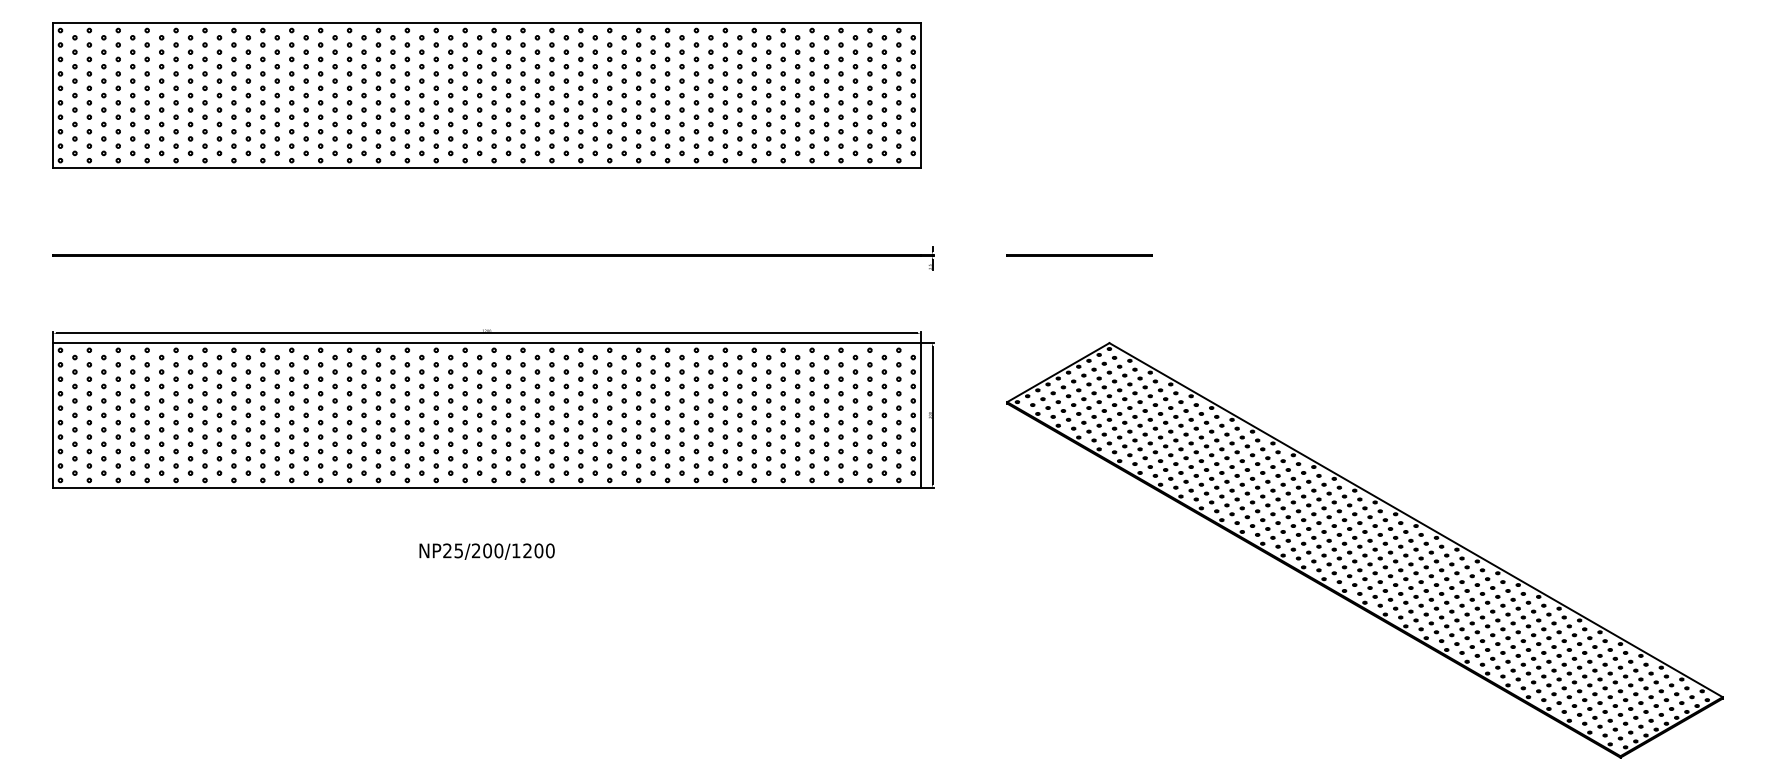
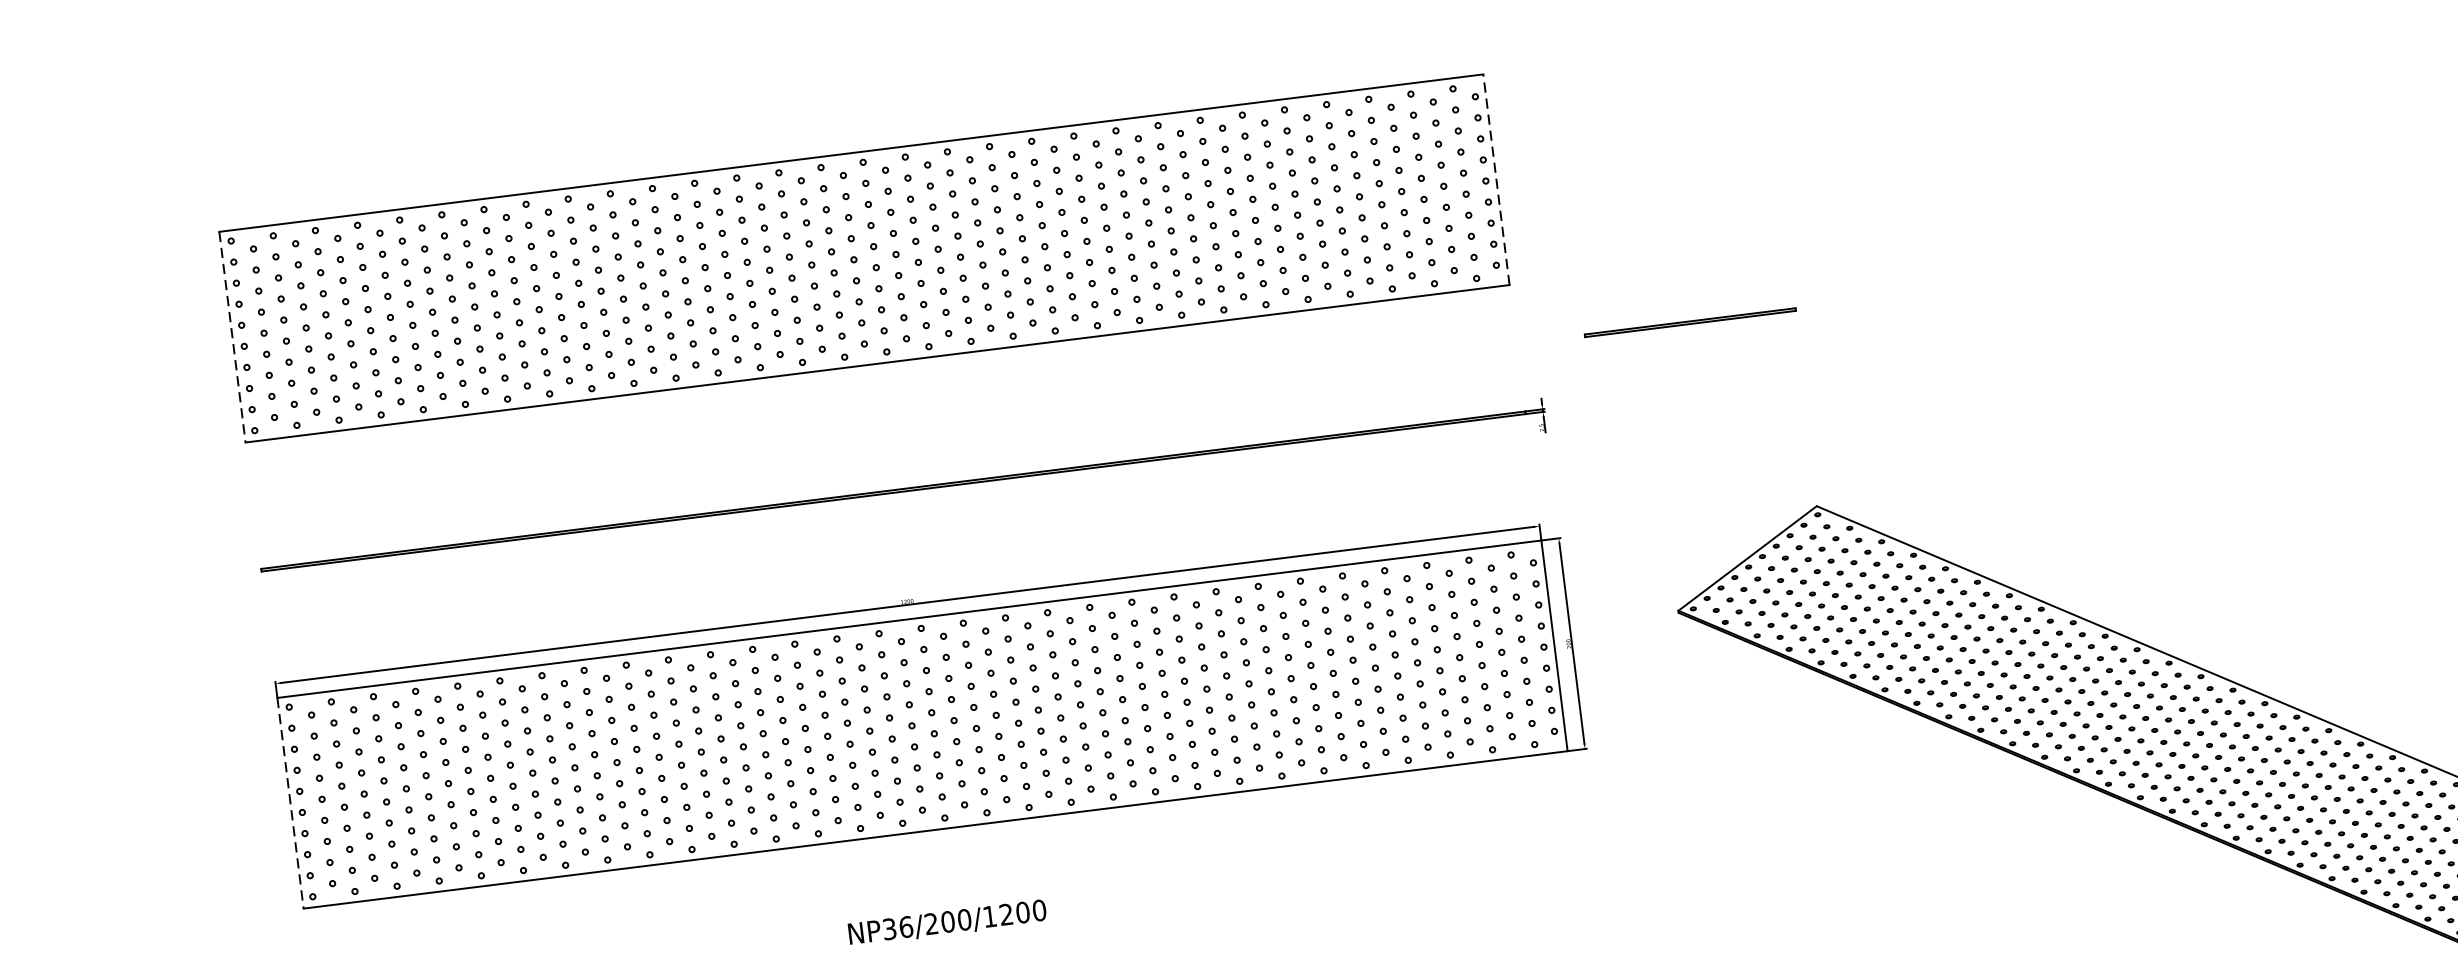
line: (920, 95) -> (1496, 179), solid -> dashed
line: (53, 96) -> (232, 338), solid -> dashed
line: (1079, 255) -> (1690, 322), moved
line: (53, 415) -> (290, 803), solid -> dashed
text: (453, 550) -> (898, 927), NP25/200/1200 -> NP36/200/1200

